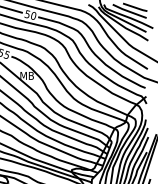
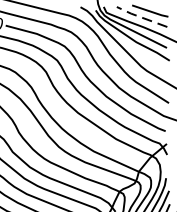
line: (128, 11) -> (140, 17), solid -> dashed

